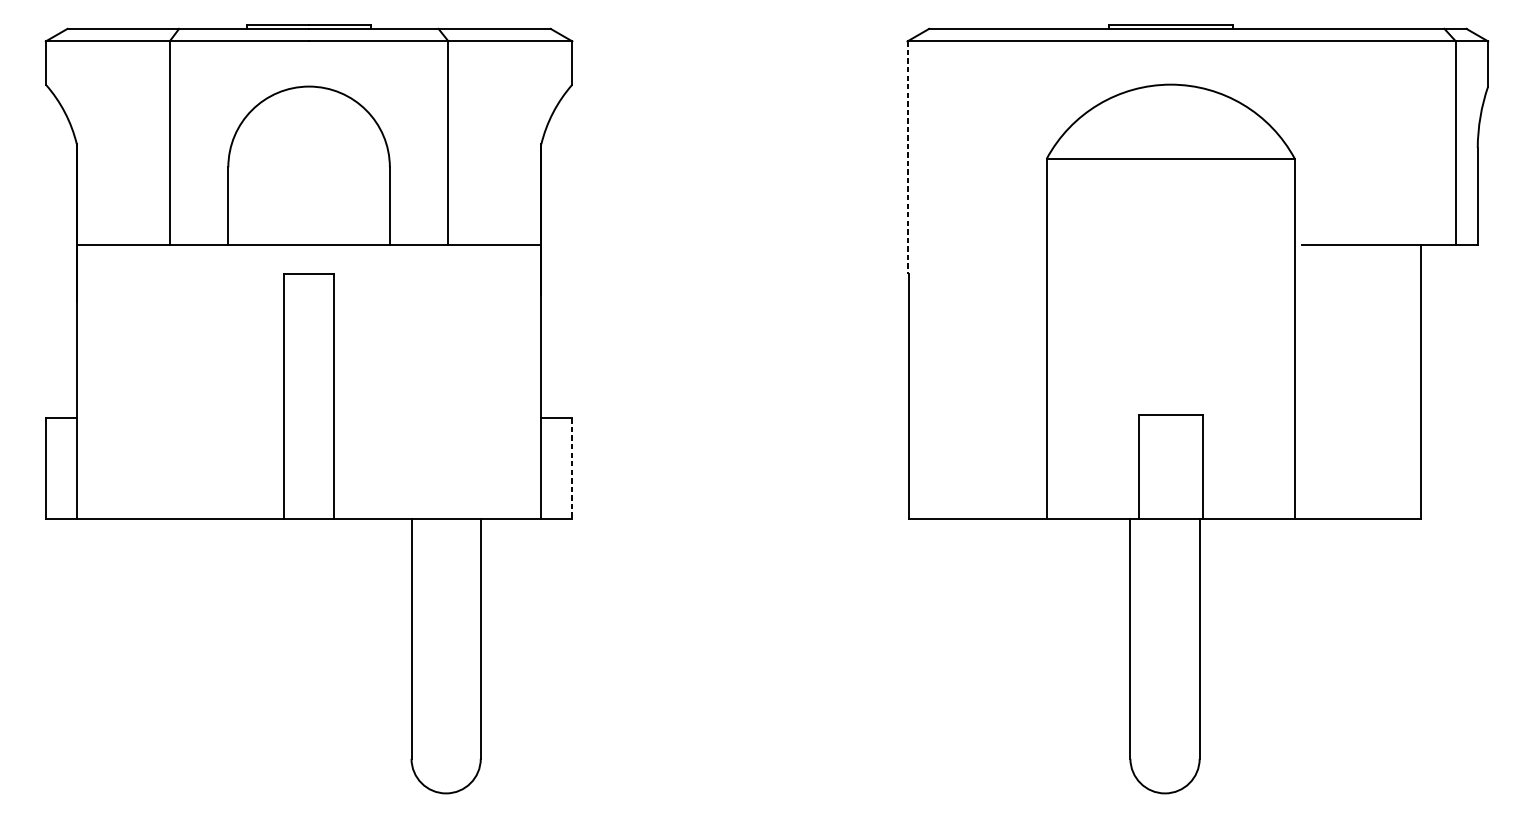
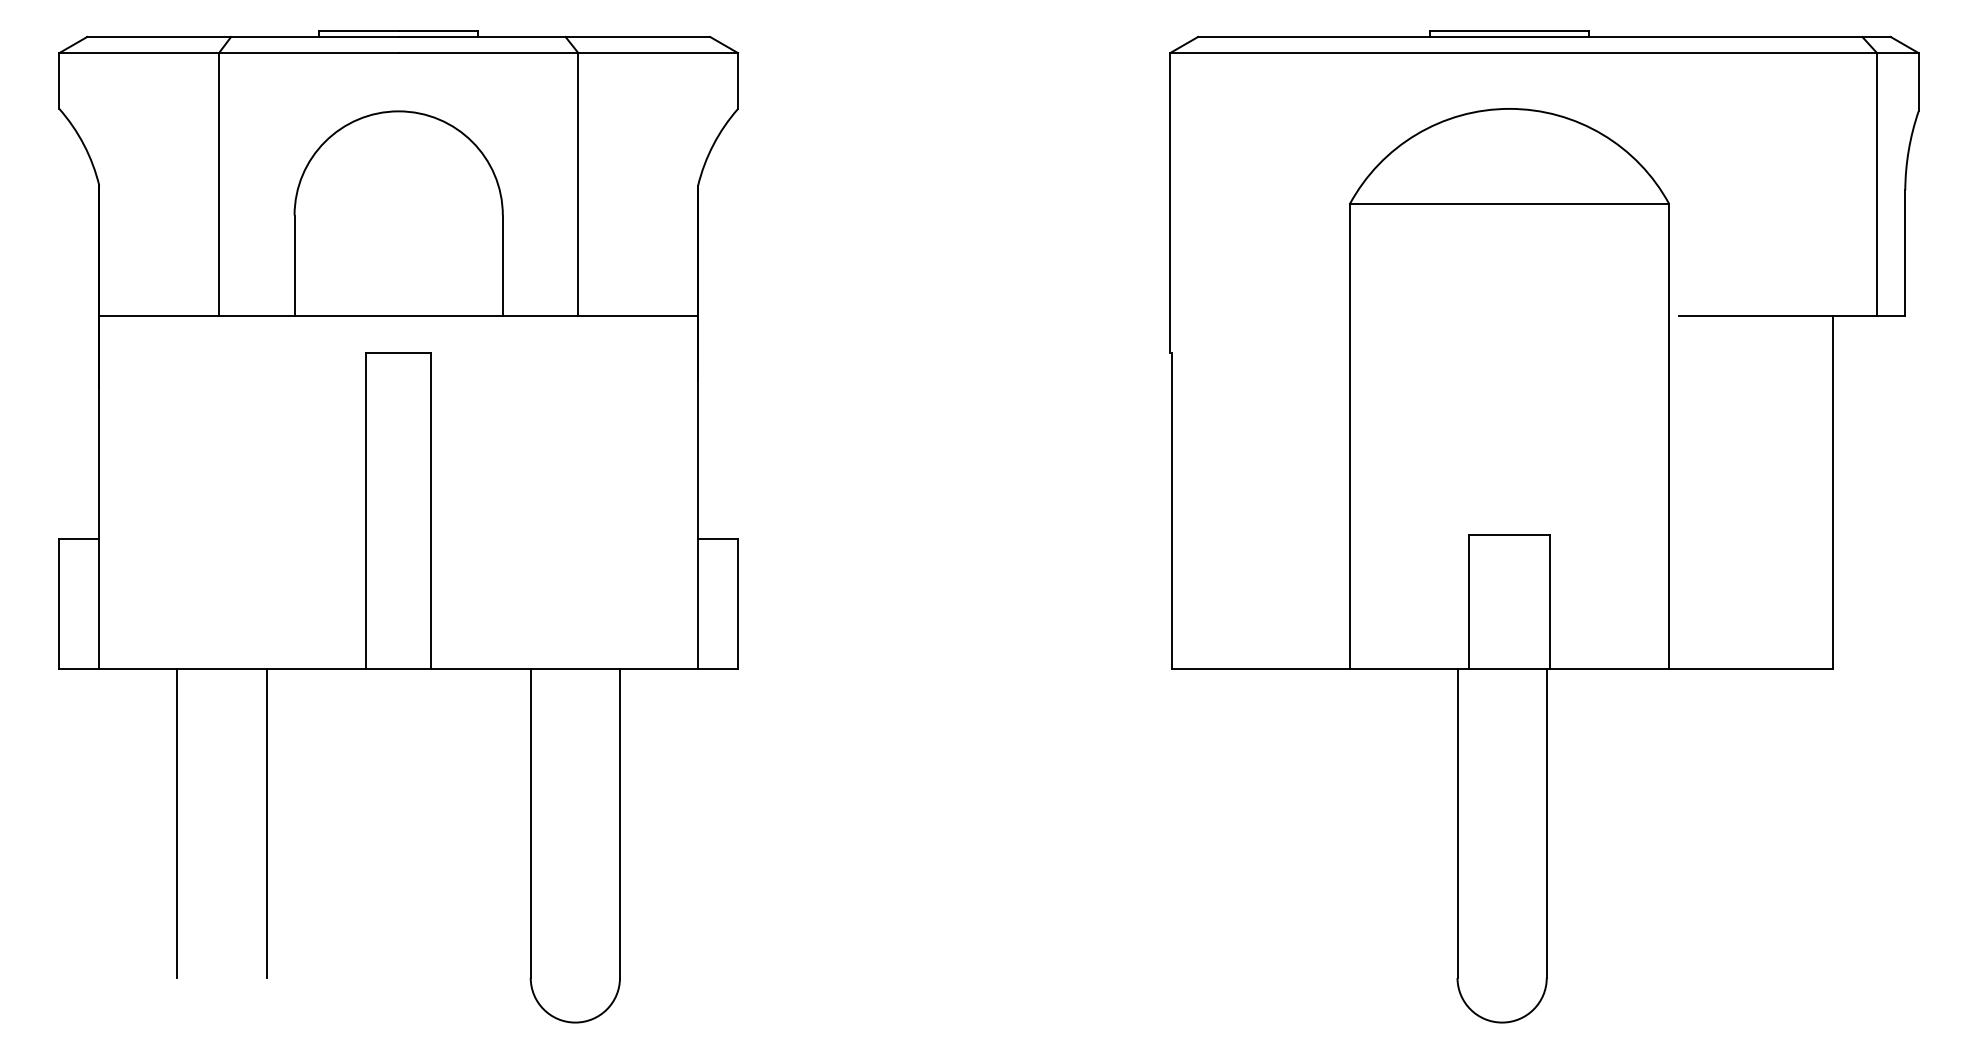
line: (907, 158) -> (1170, 203), dashed -> solid
line: (572, 469) -> (738, 604), dashed -> solid
line: (137, 638) -> (177, 823), added
line: (206, 638) -> (266, 823), added

